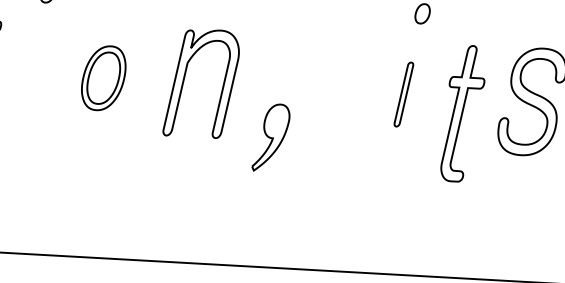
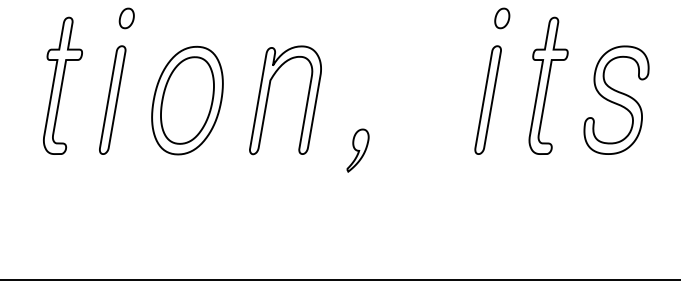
part: (28, 73) -> (112, 99), added
part: (103, 78) -> (187, 100), size x1.67
part: (403, 93) -> (487, 99), size x1.67
part: (463, 113) -> (548, 85), moved
part: (270, 137) -> (357, 150), size x0.62

